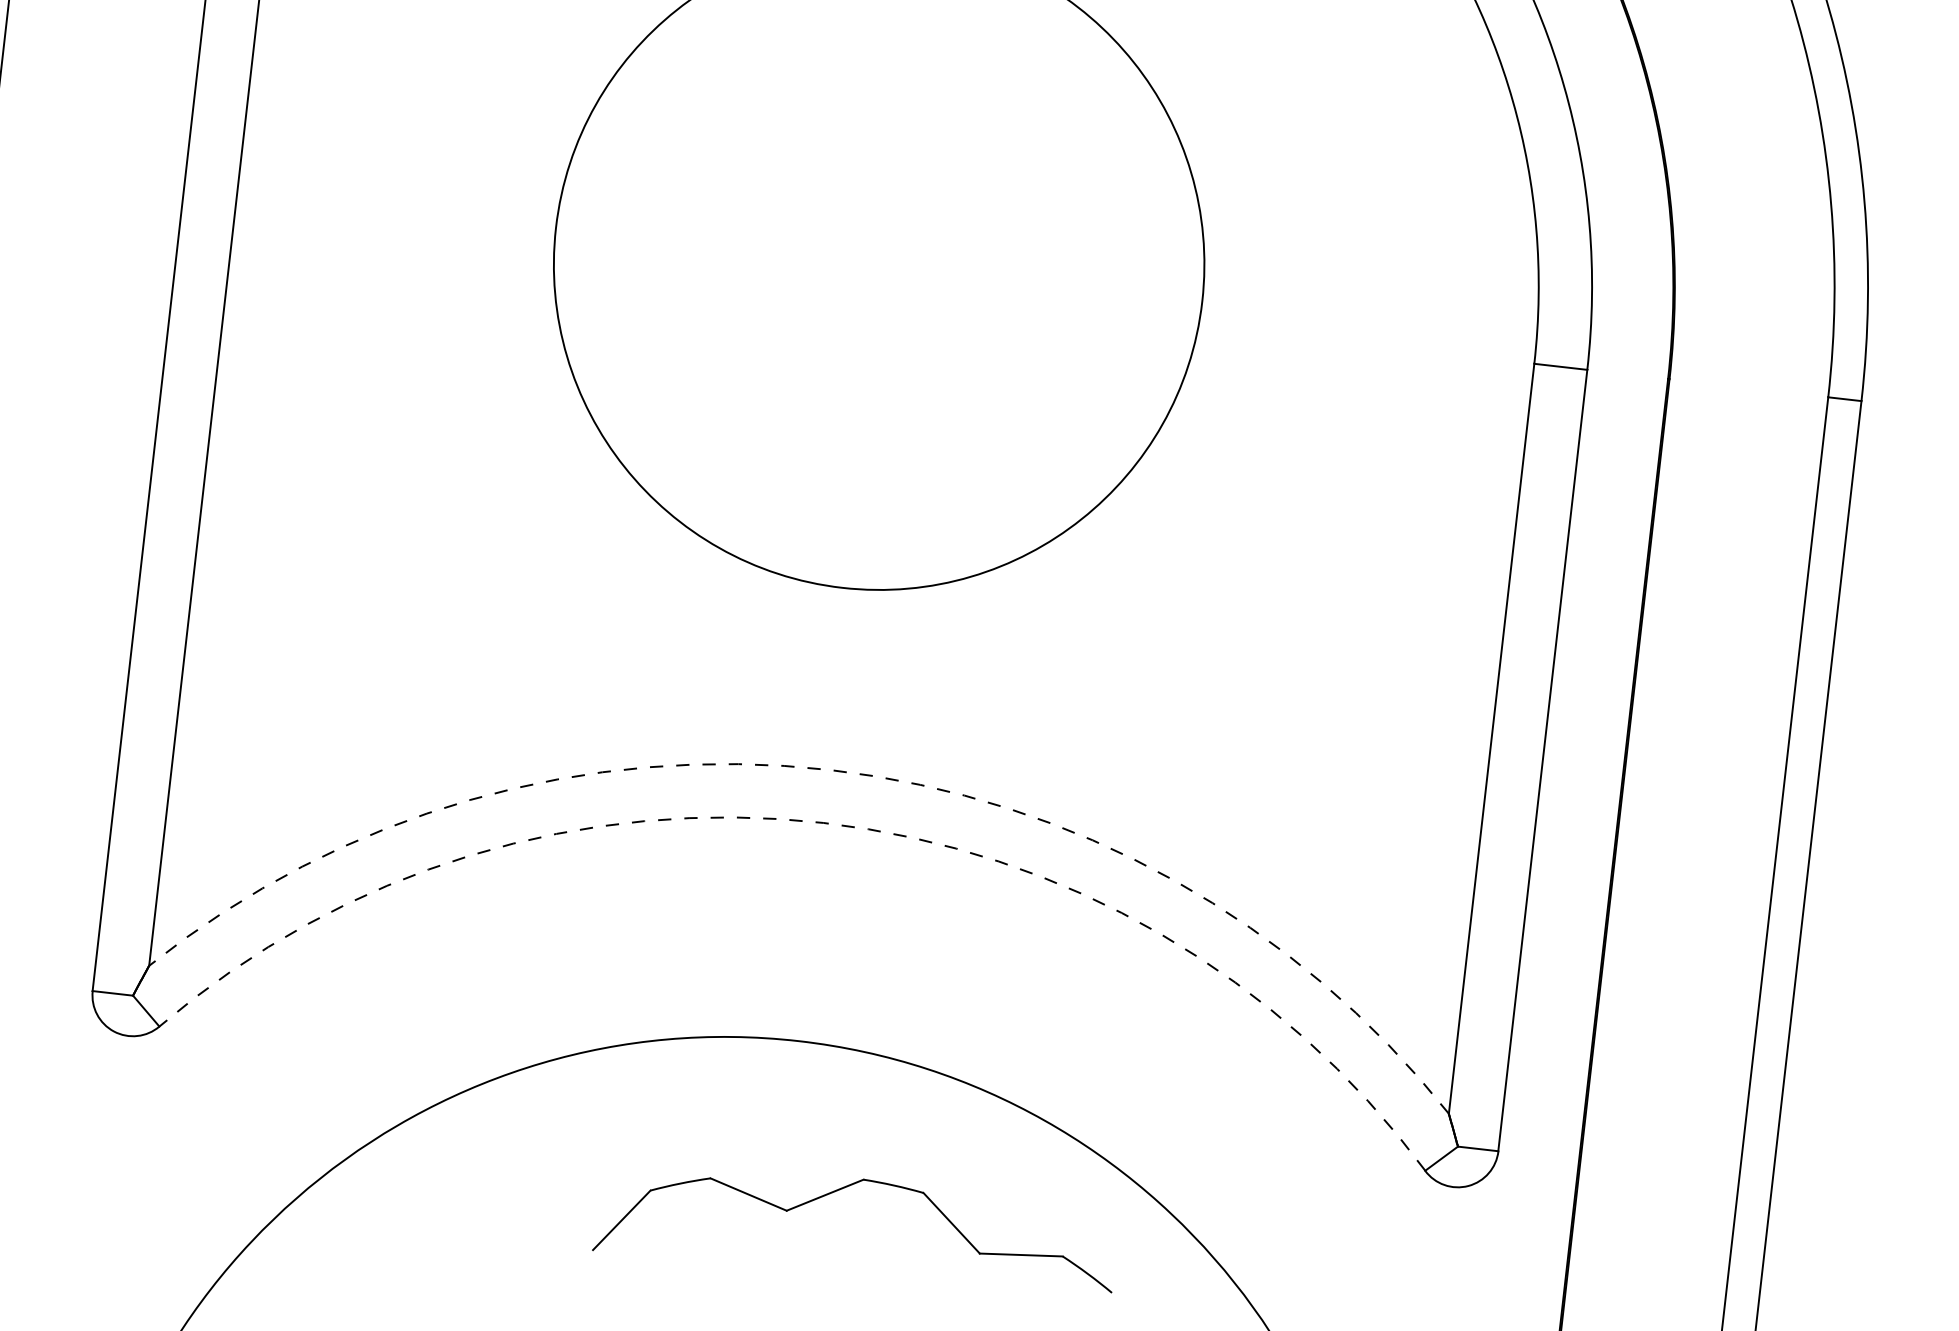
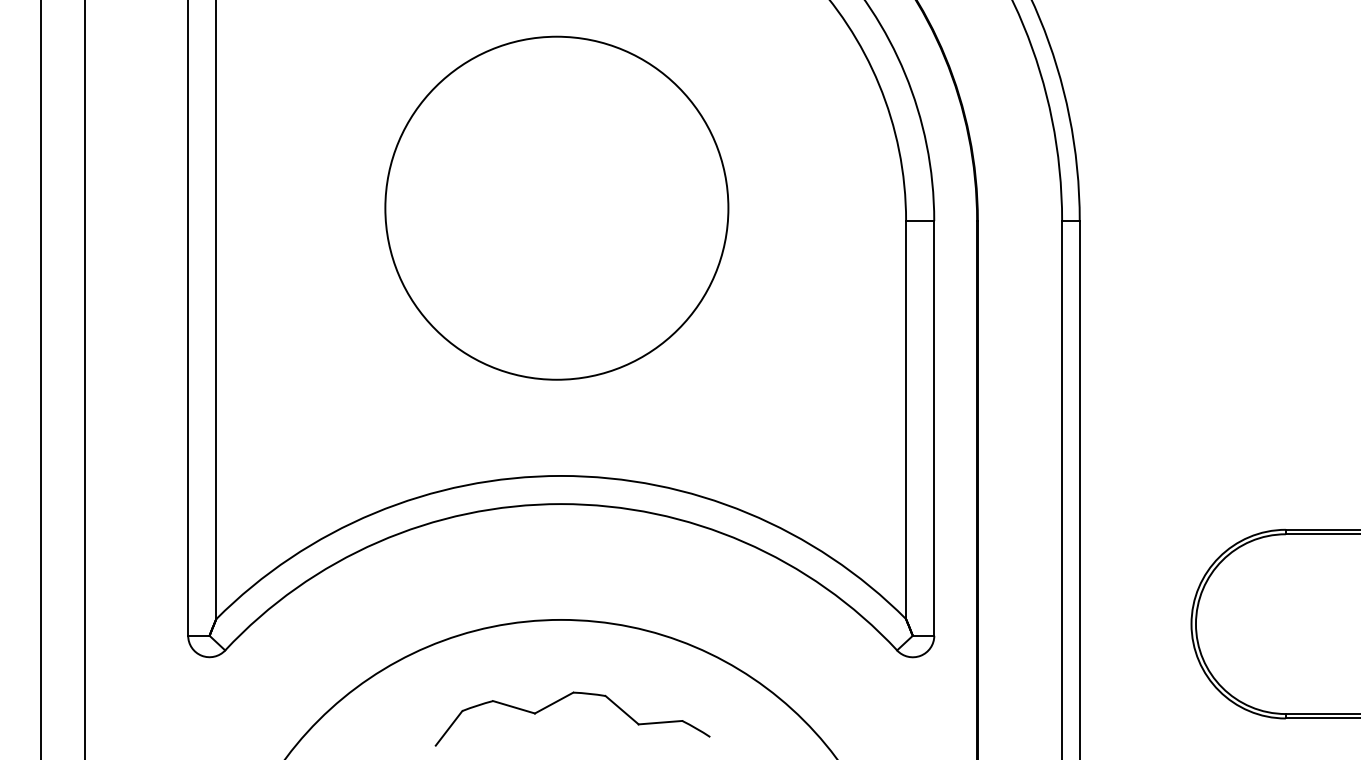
arc: (830, 769) -> (561, 475), dashed -> solid
arc: (824, 823) -> (561, 504), dashed -> solid
part: (839, 1191) -> (561, 700), moved

